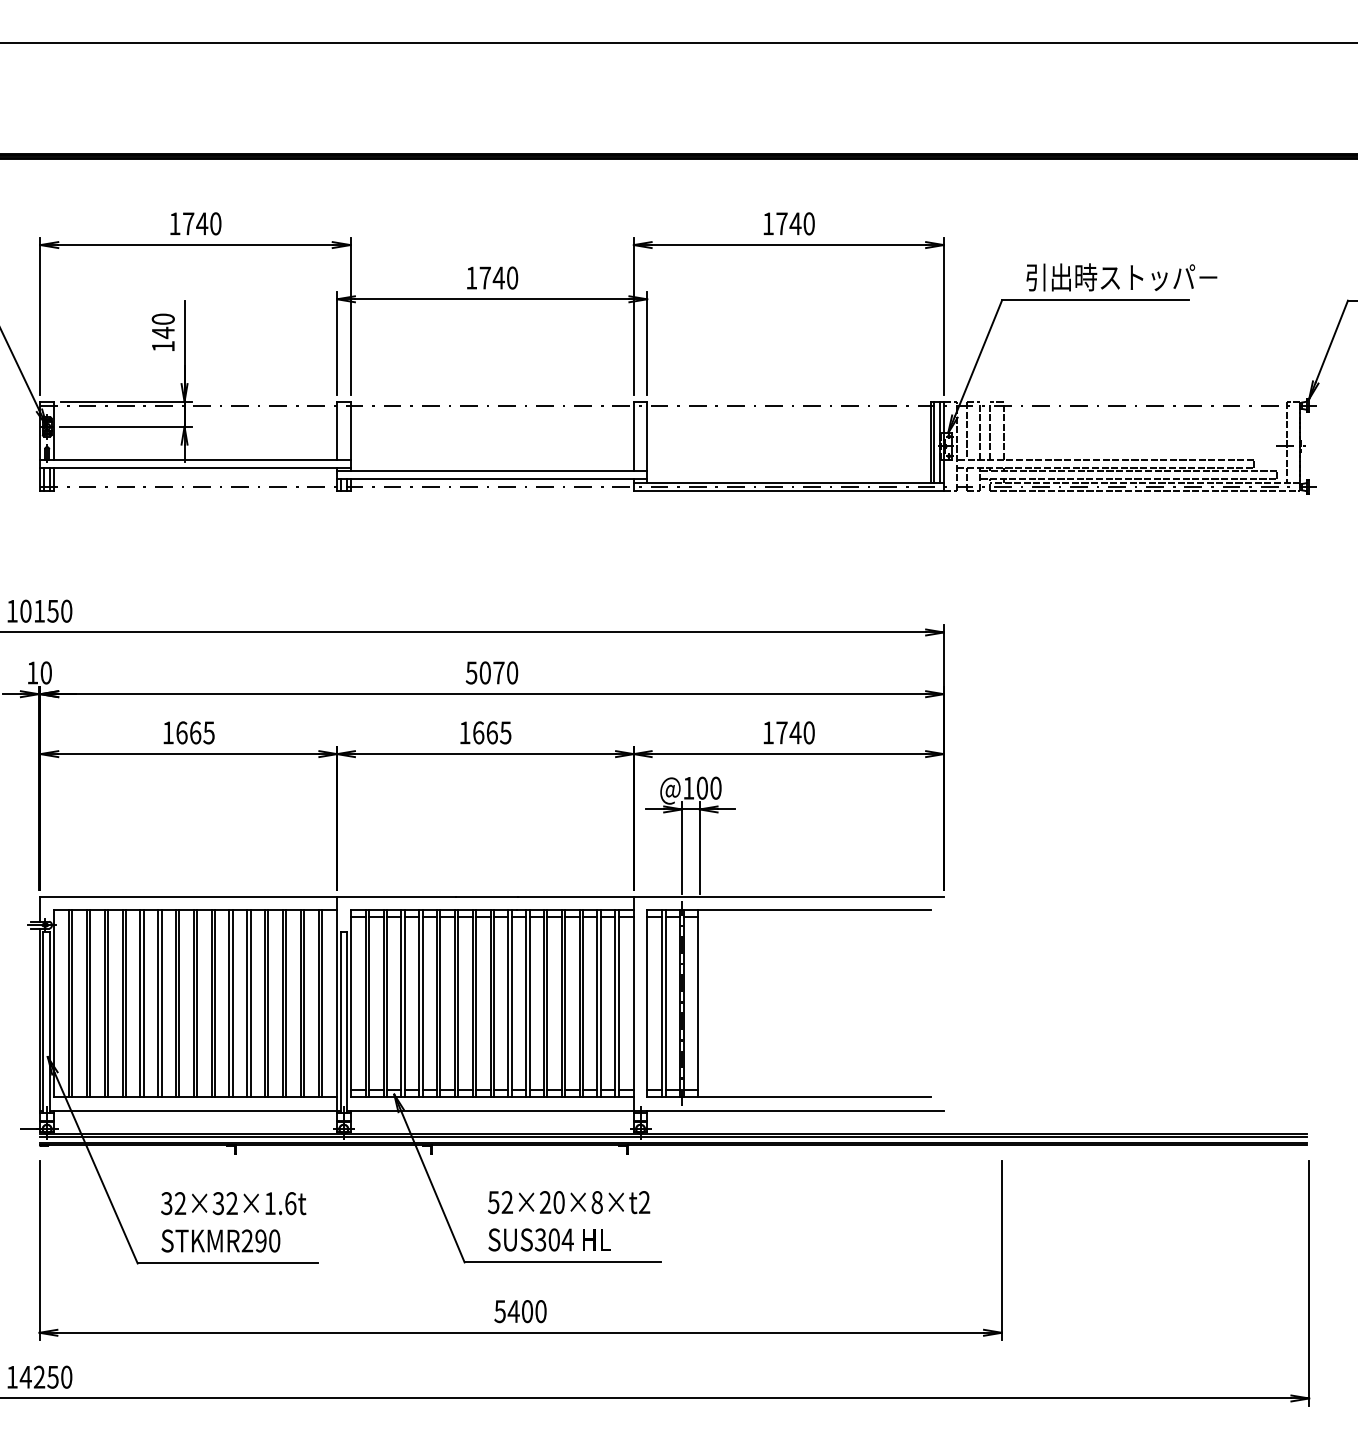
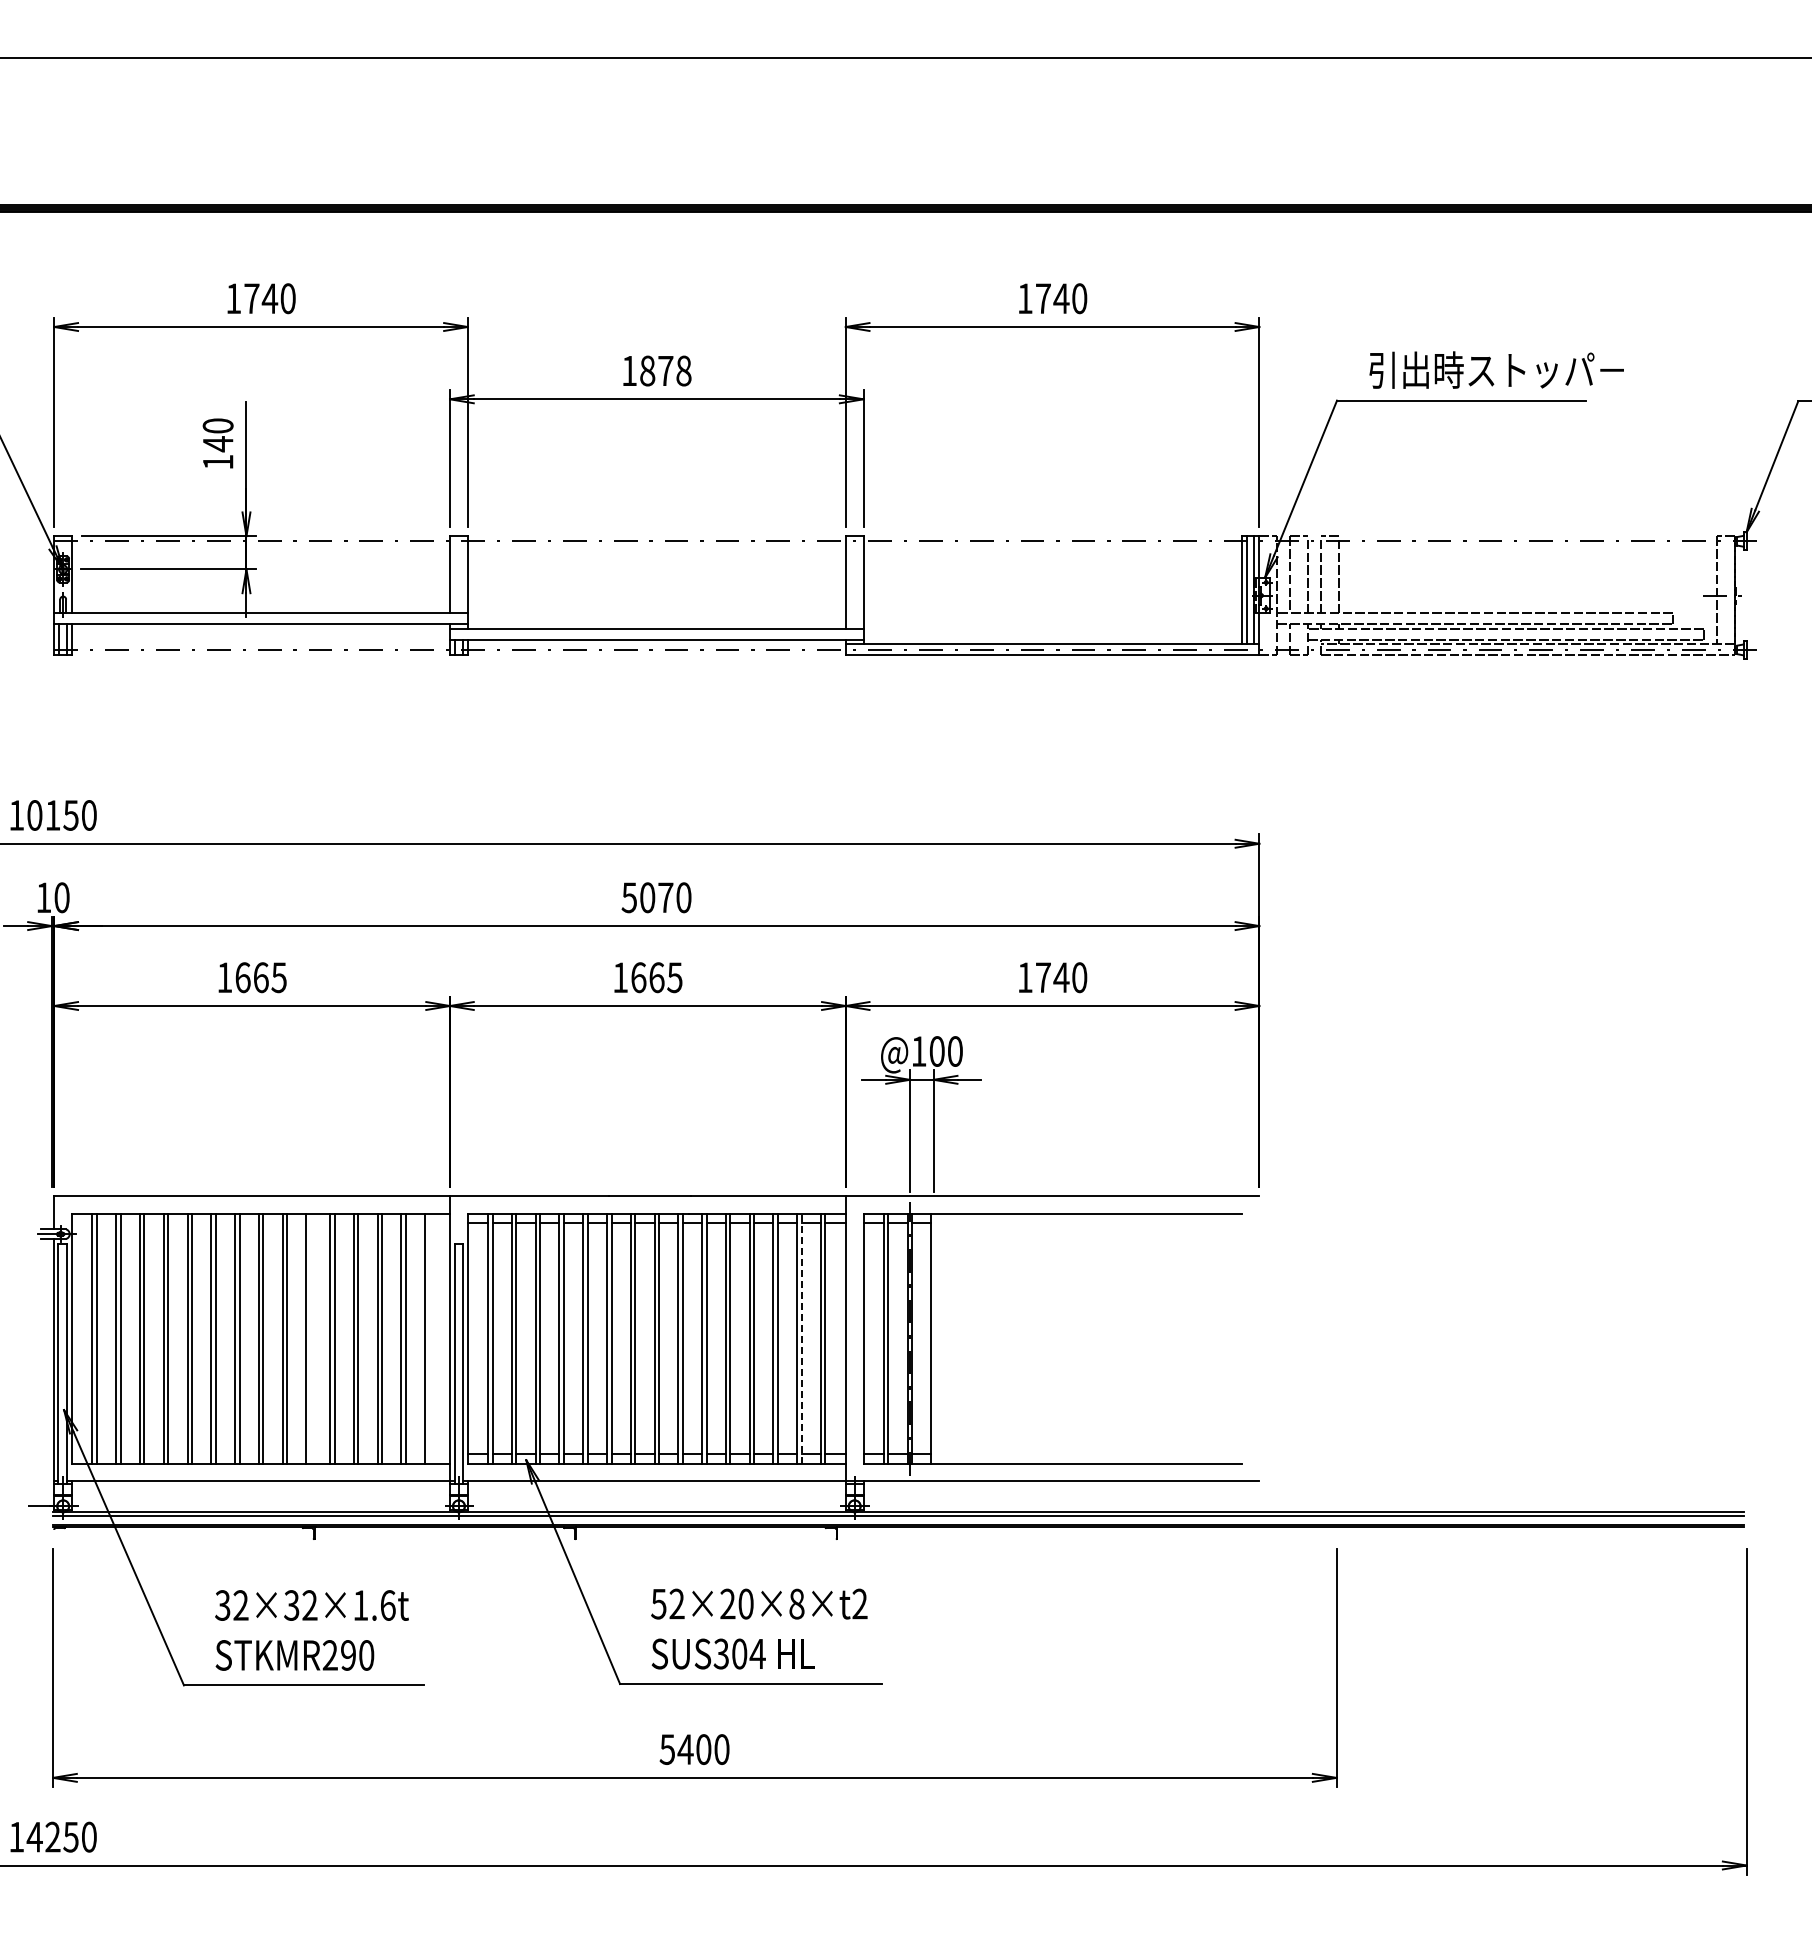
text: (498, 277) -> (665, 370), 1740 -> 1878
line: (232, 1003) -> (310, 1338), removed
line: (321, 1003) -> (429, 1338), removed
line: (600, 1003) -> (801, 1338), solid -> dashed

